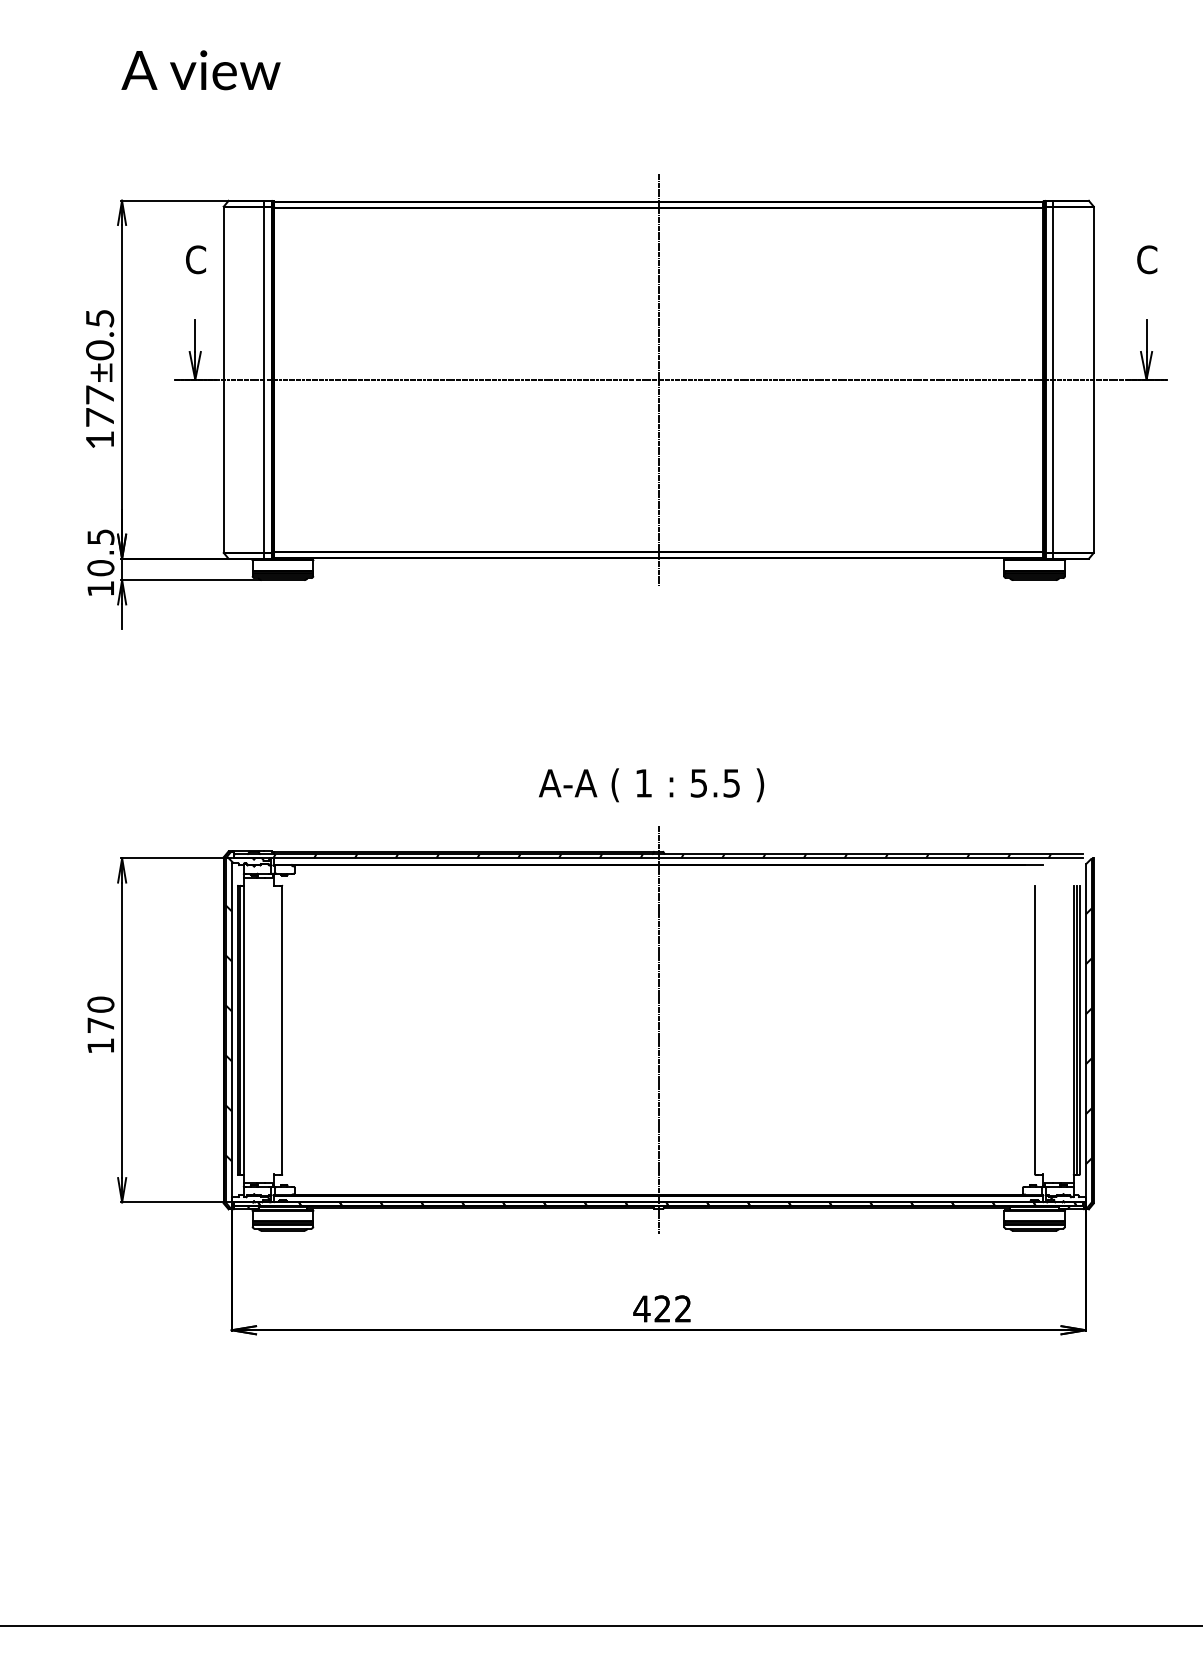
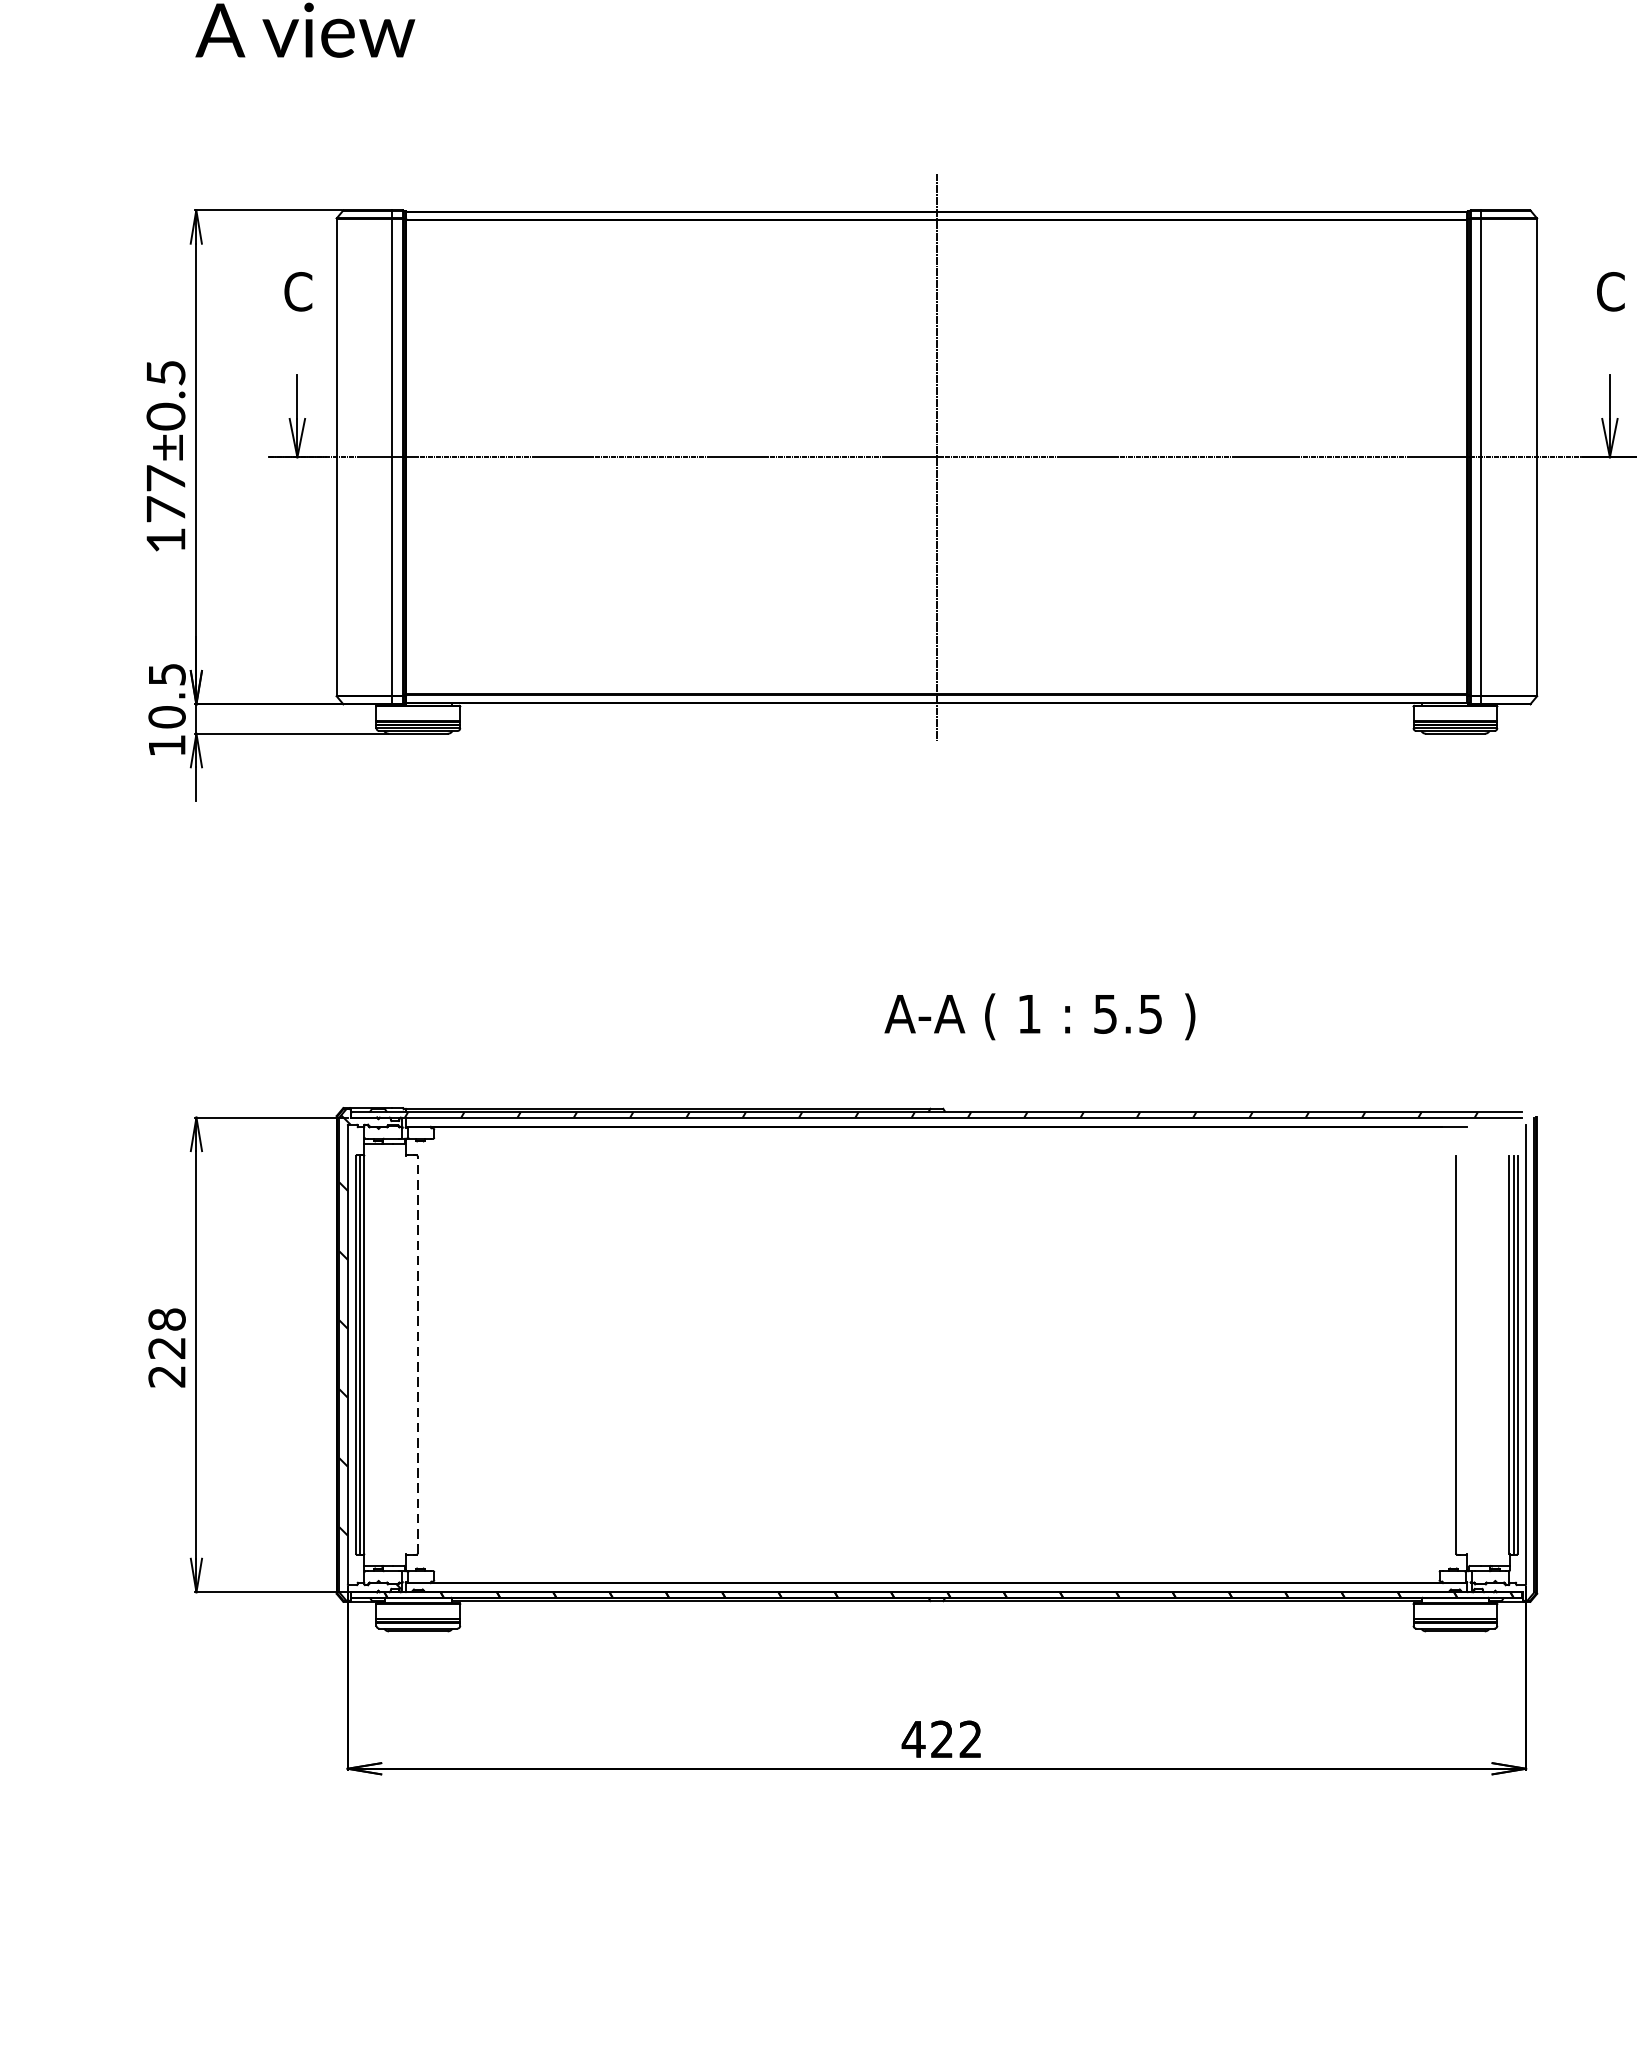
text: (651, 785) -> (1039, 1017), moved
text: (100, 1024) -> (166, 1346), 170 -> 228
hatch: (1070, 1028) -> (1504, 1352), removed
line: (282, 1029) -> (417, 1353), solid -> dashed
line: (658, 1030) -> (936, 1355), removed

